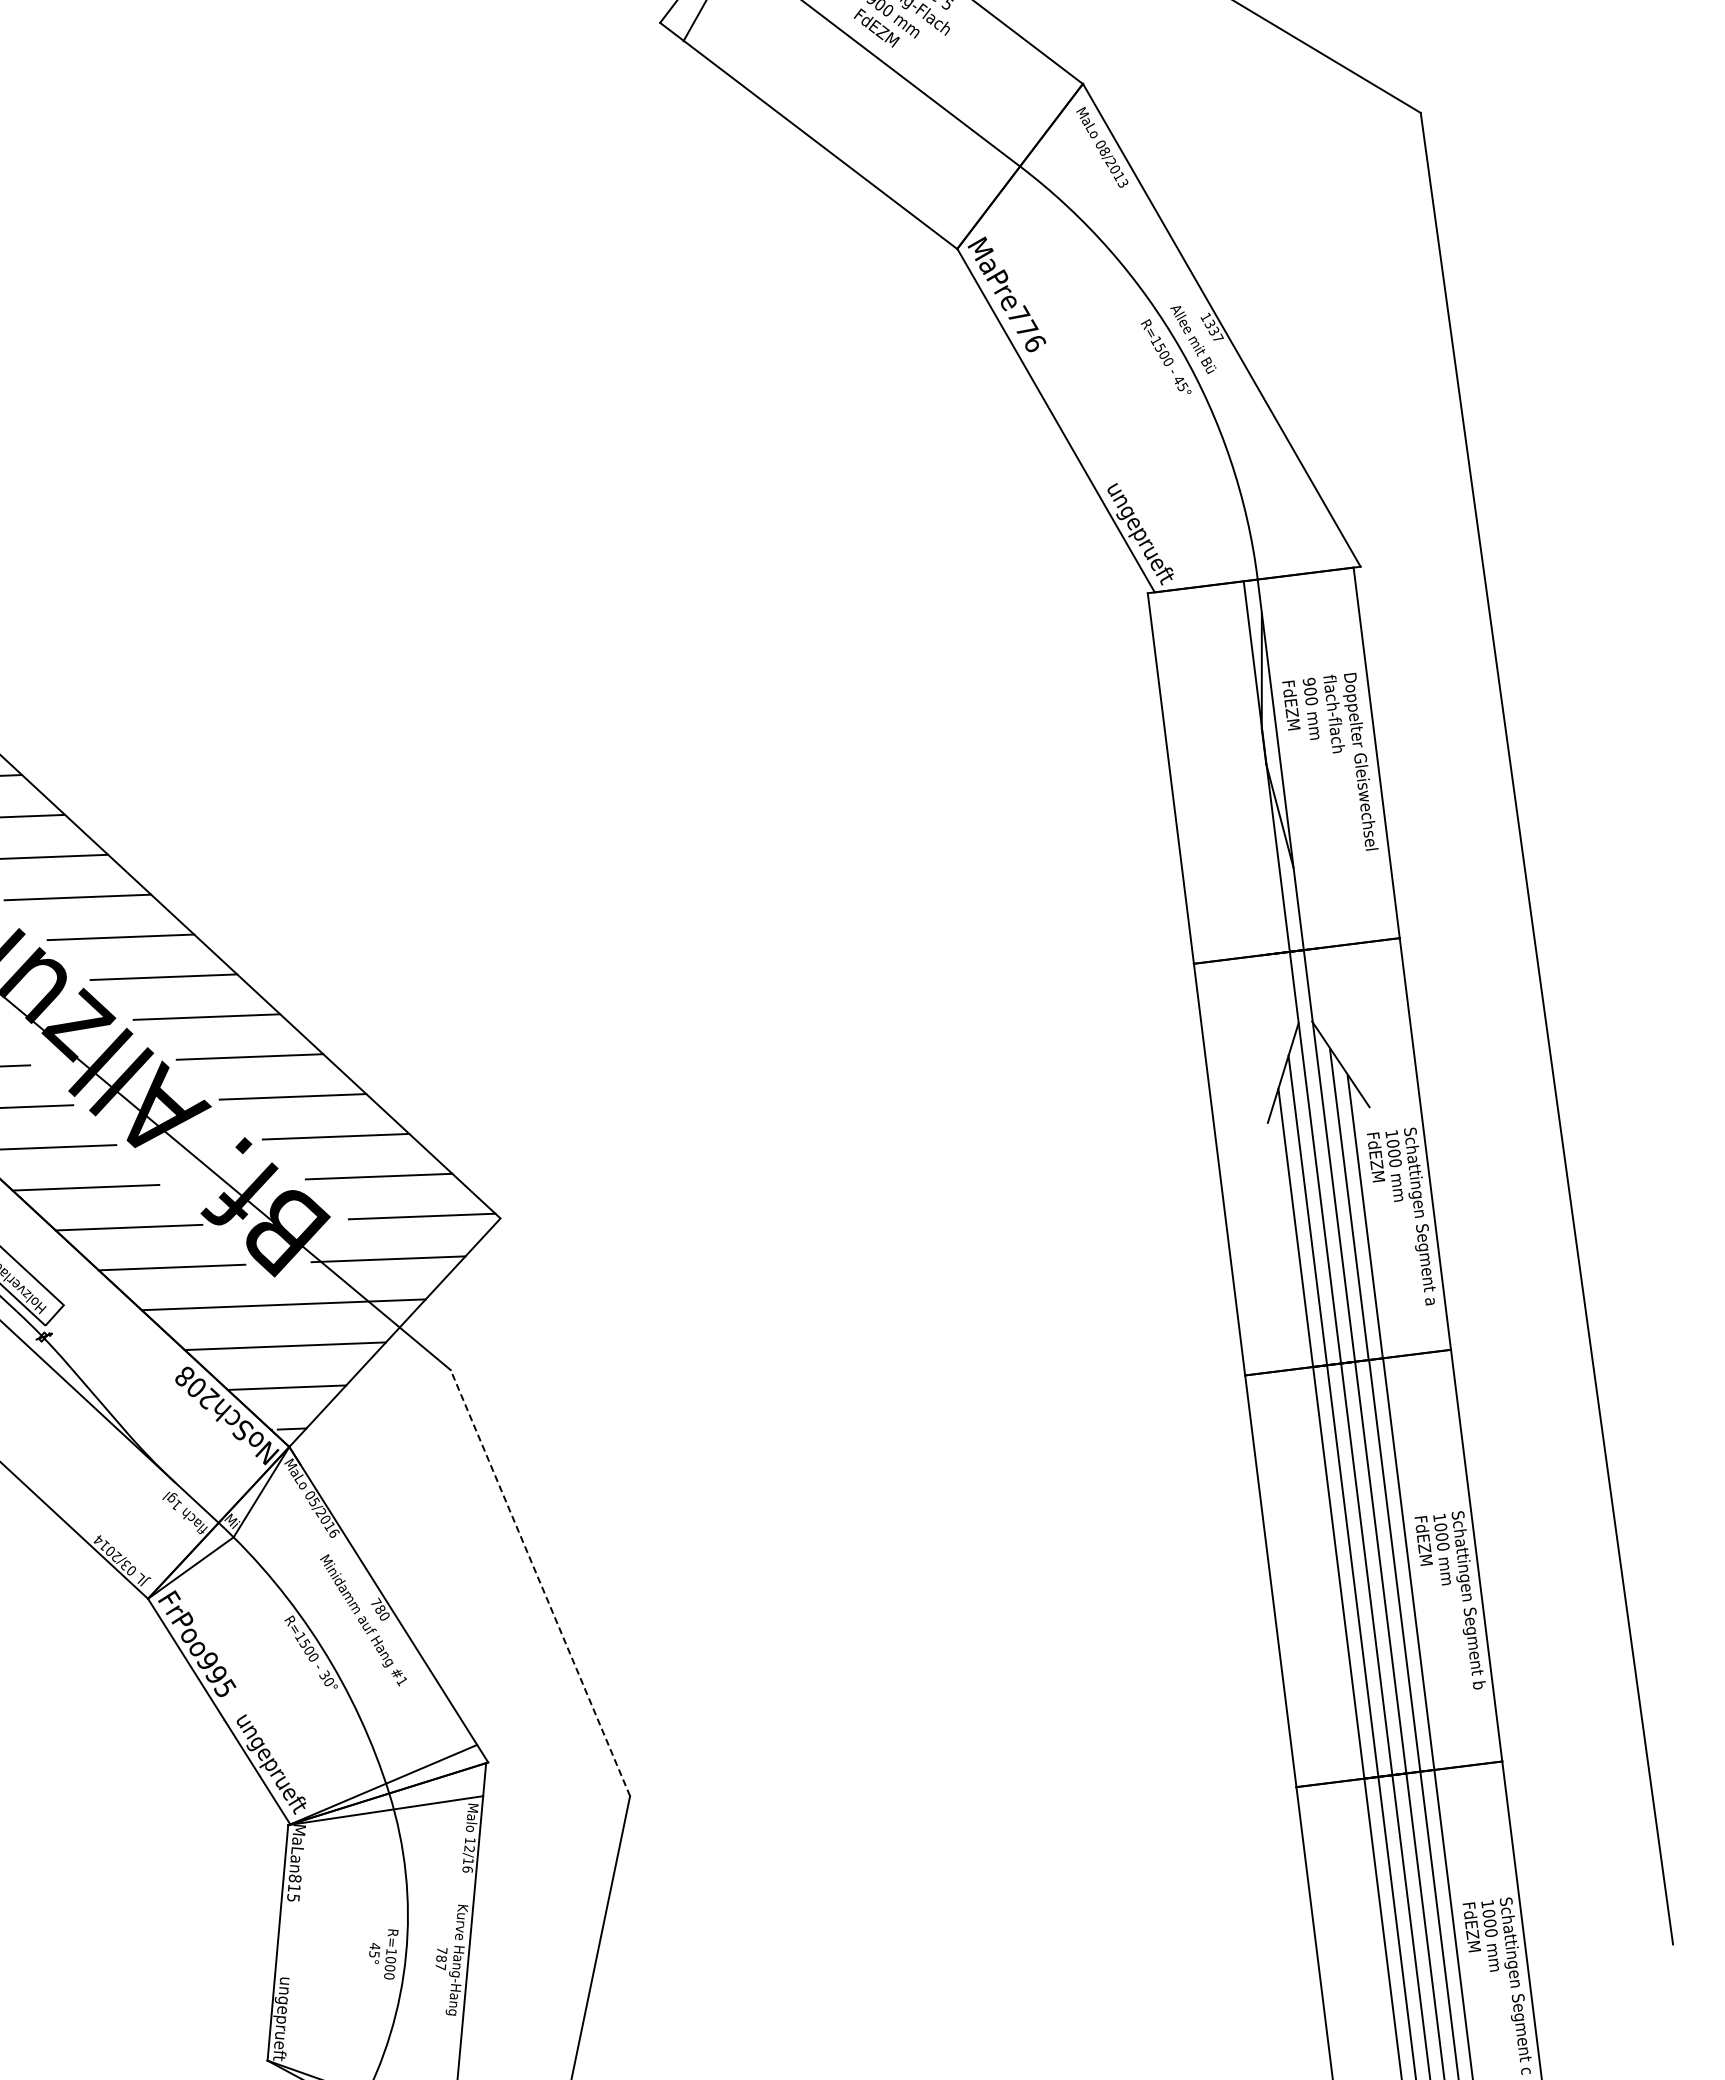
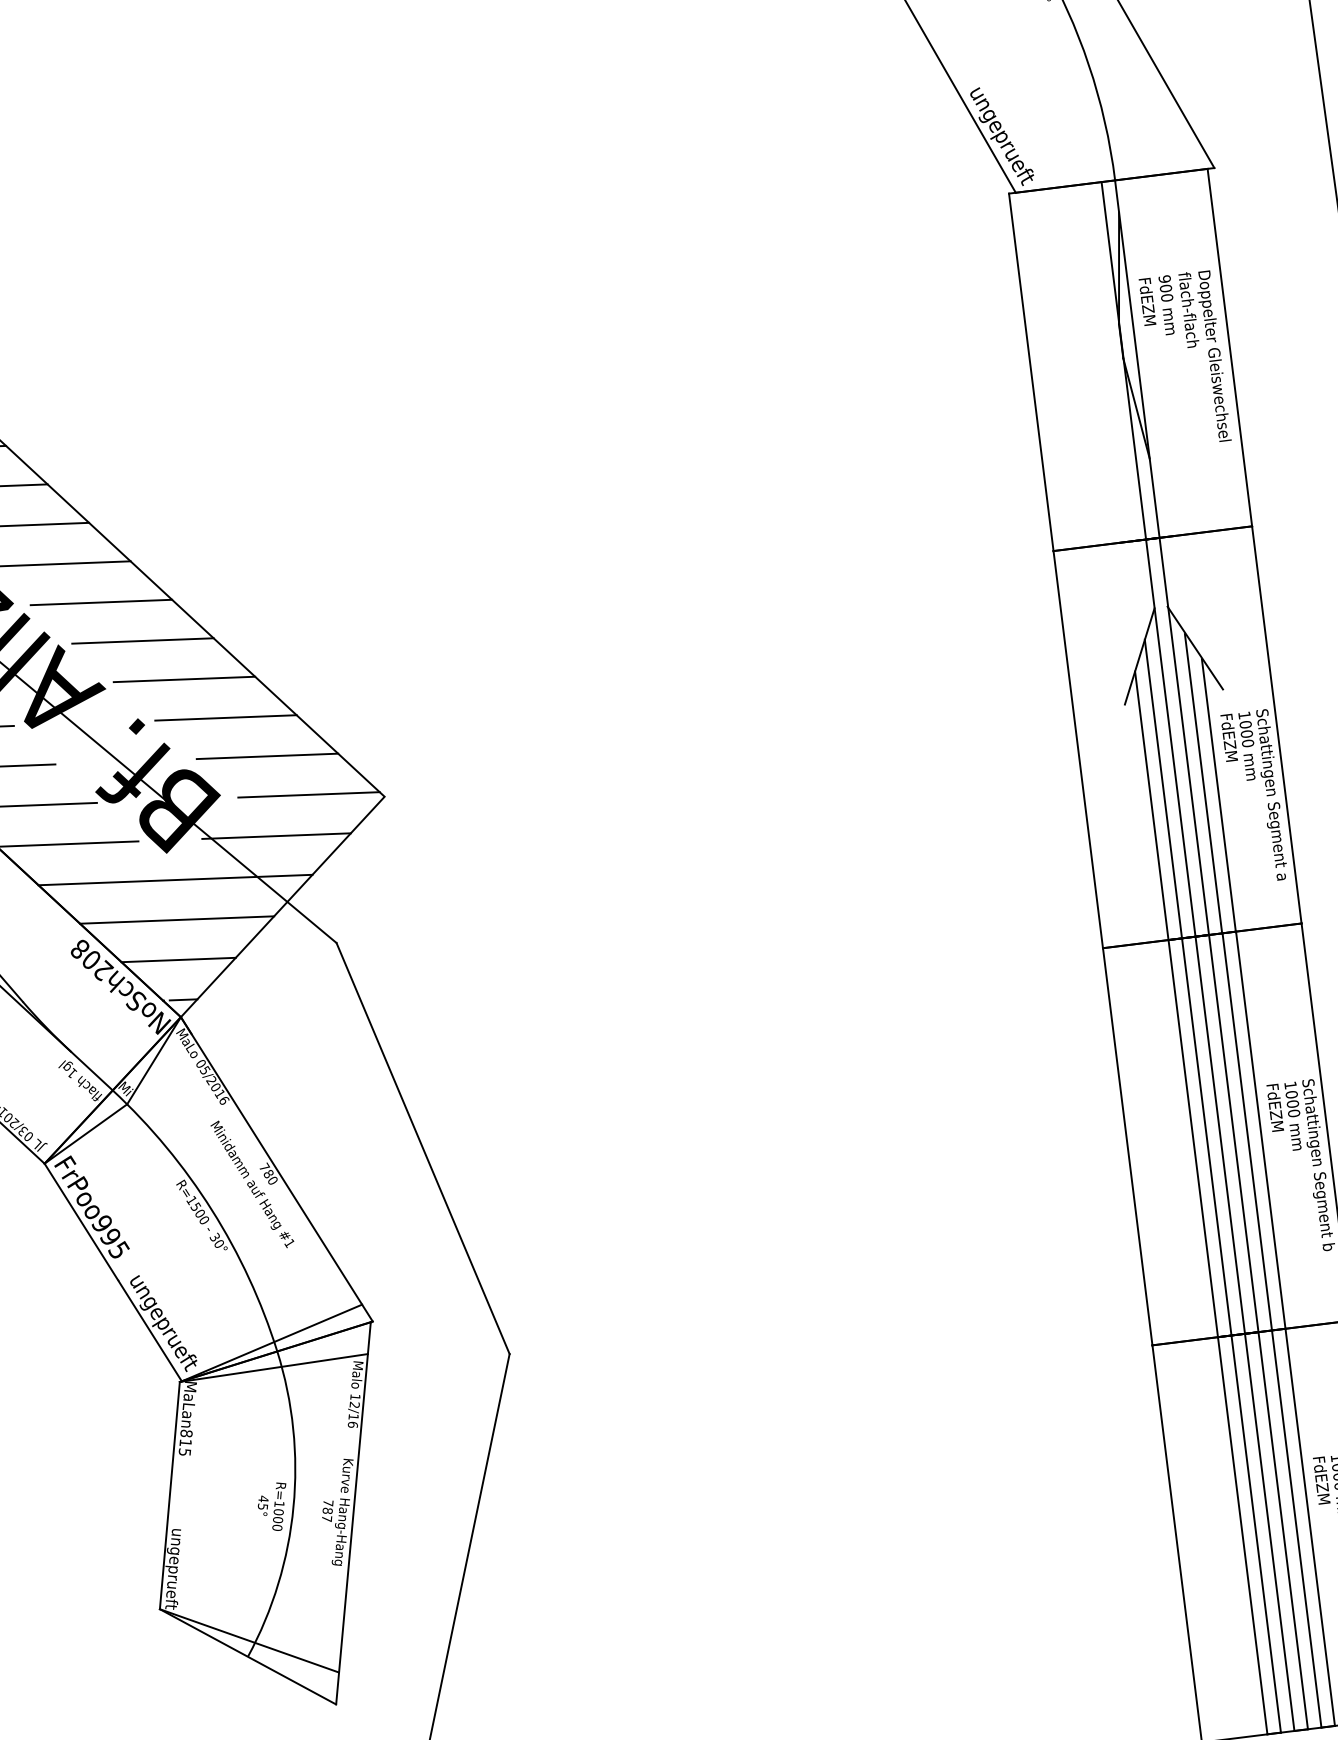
line: (540, 1582) -> (423, 1147), dashed -> solid

